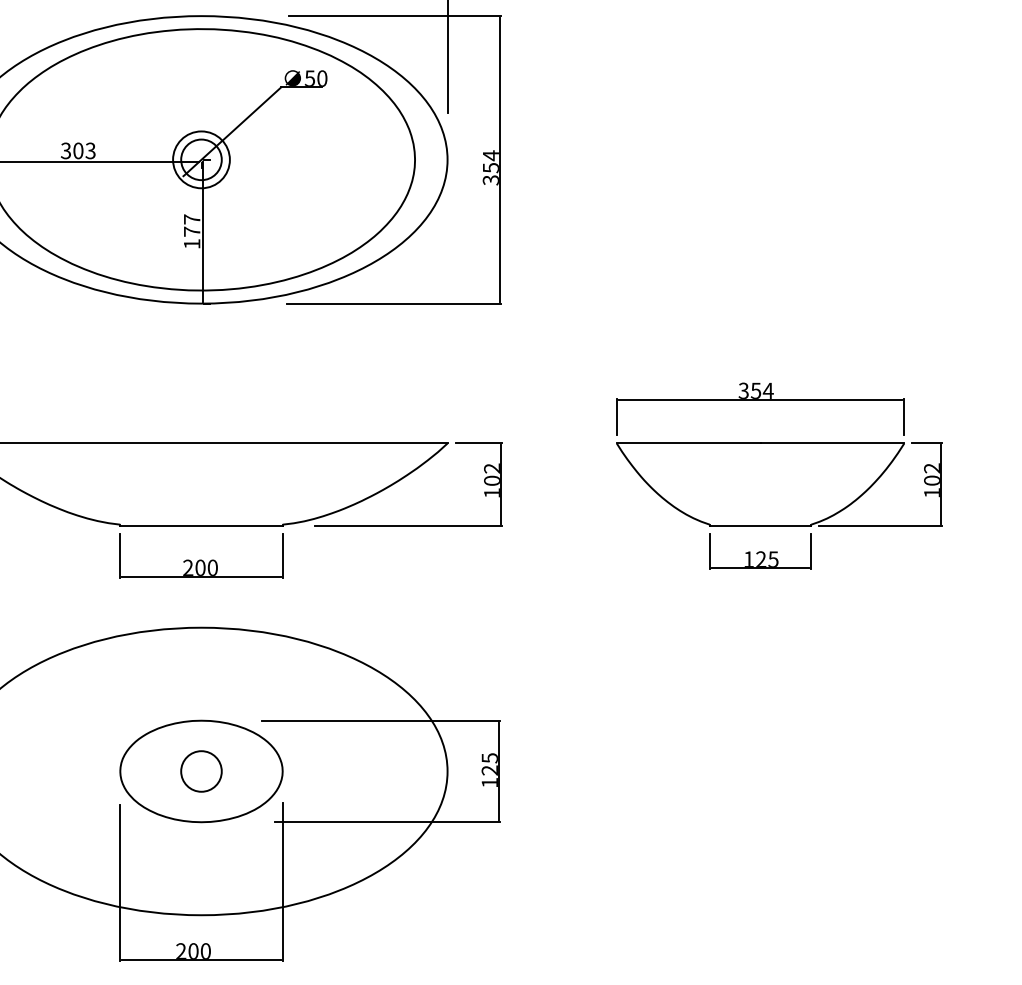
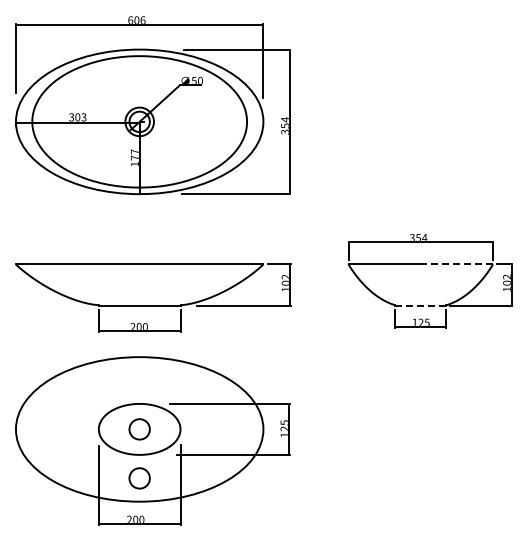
line: (831, 443) -> (456, 264), solid -> dashed
line: (759, 527) -> (420, 306), solid -> dashed
circle: (201, 869) -> (139, 478), added

